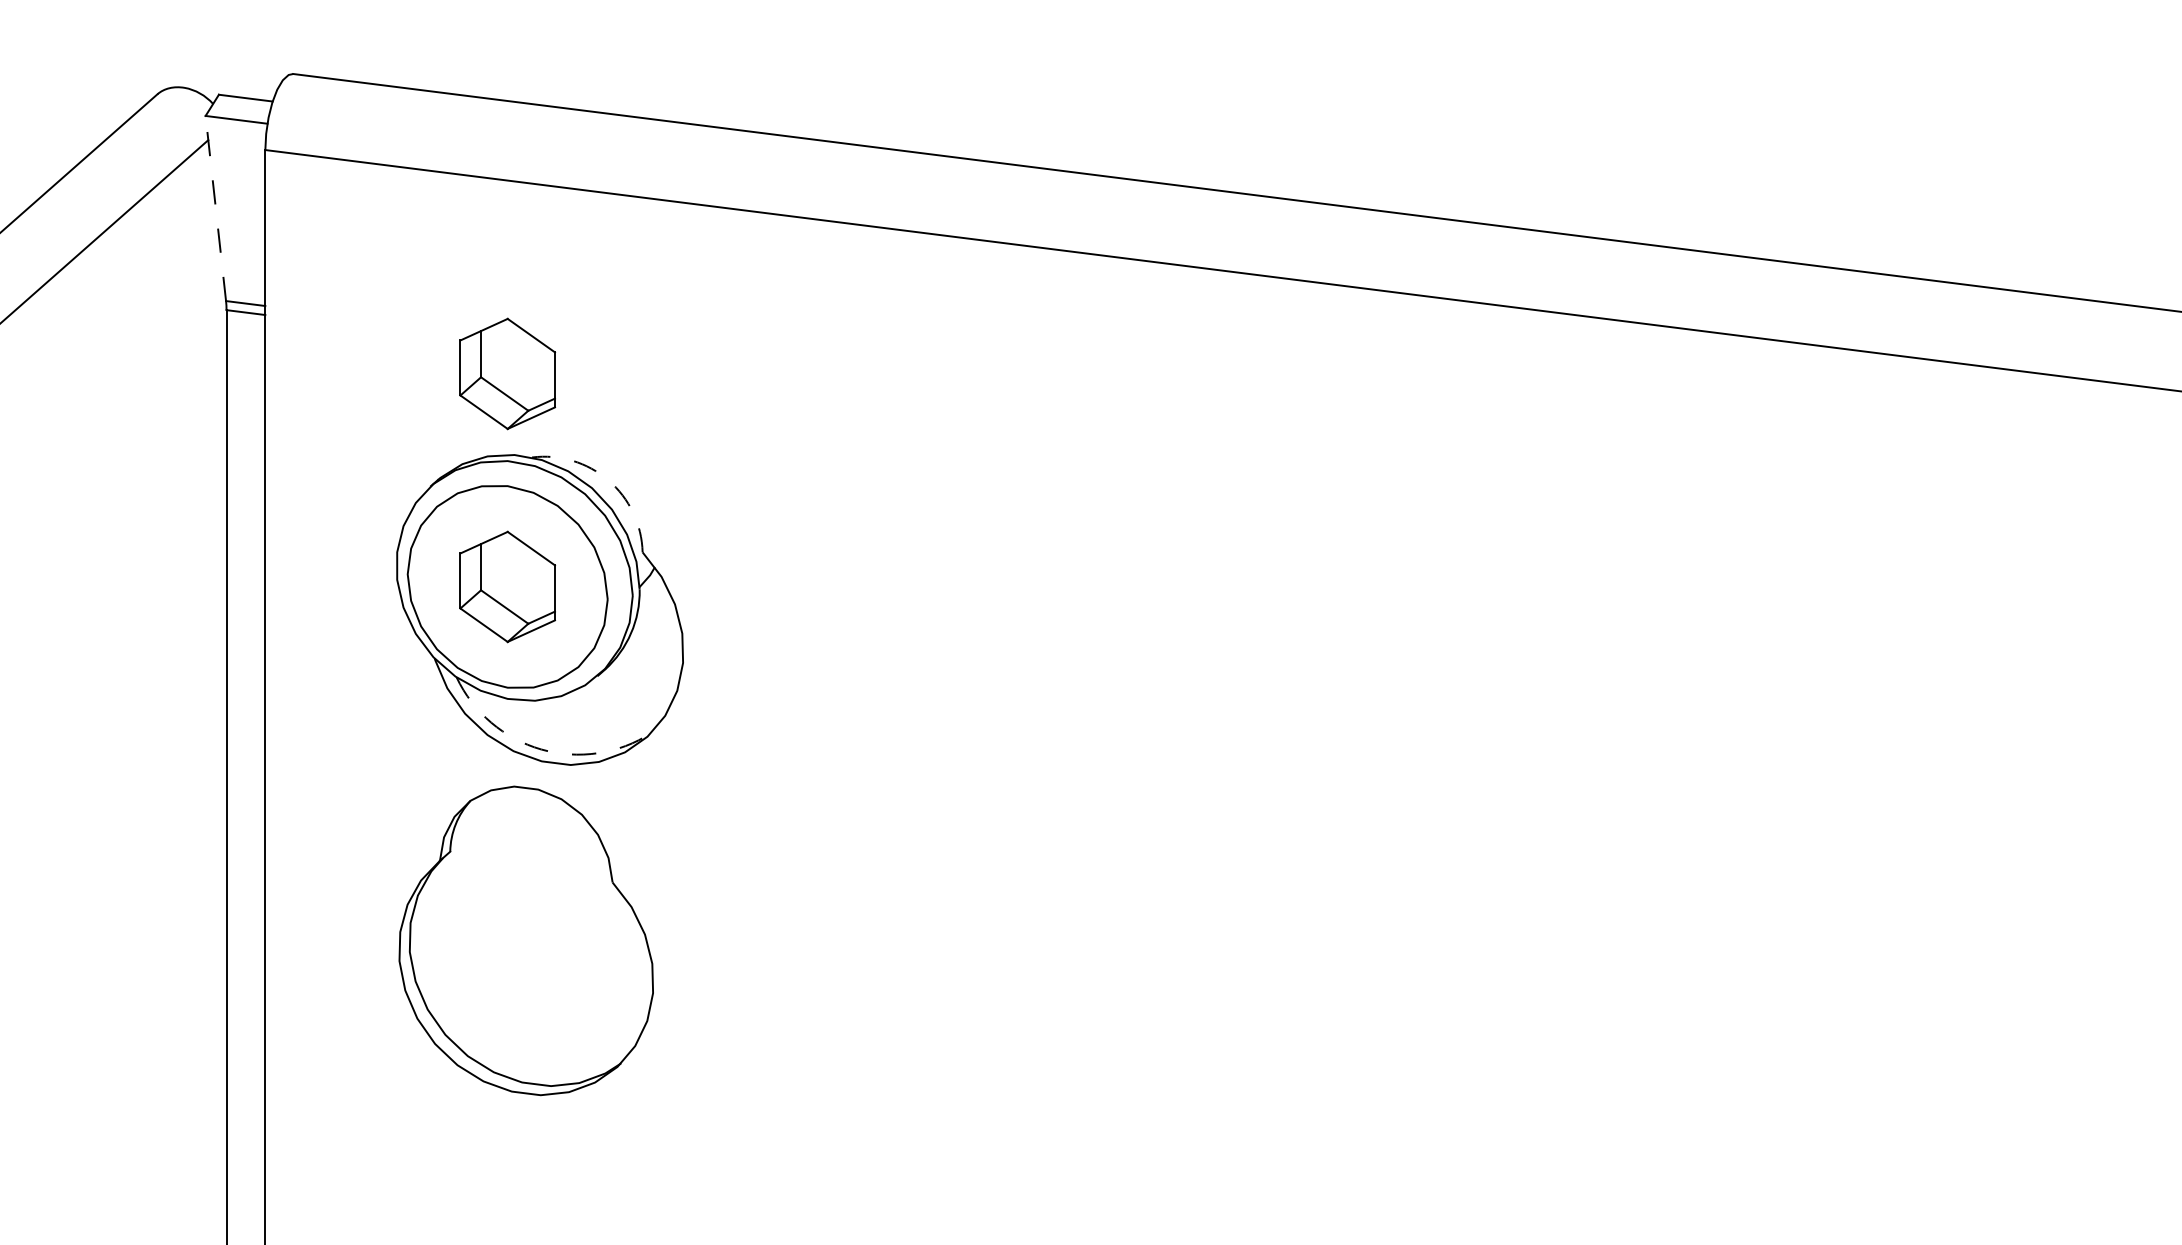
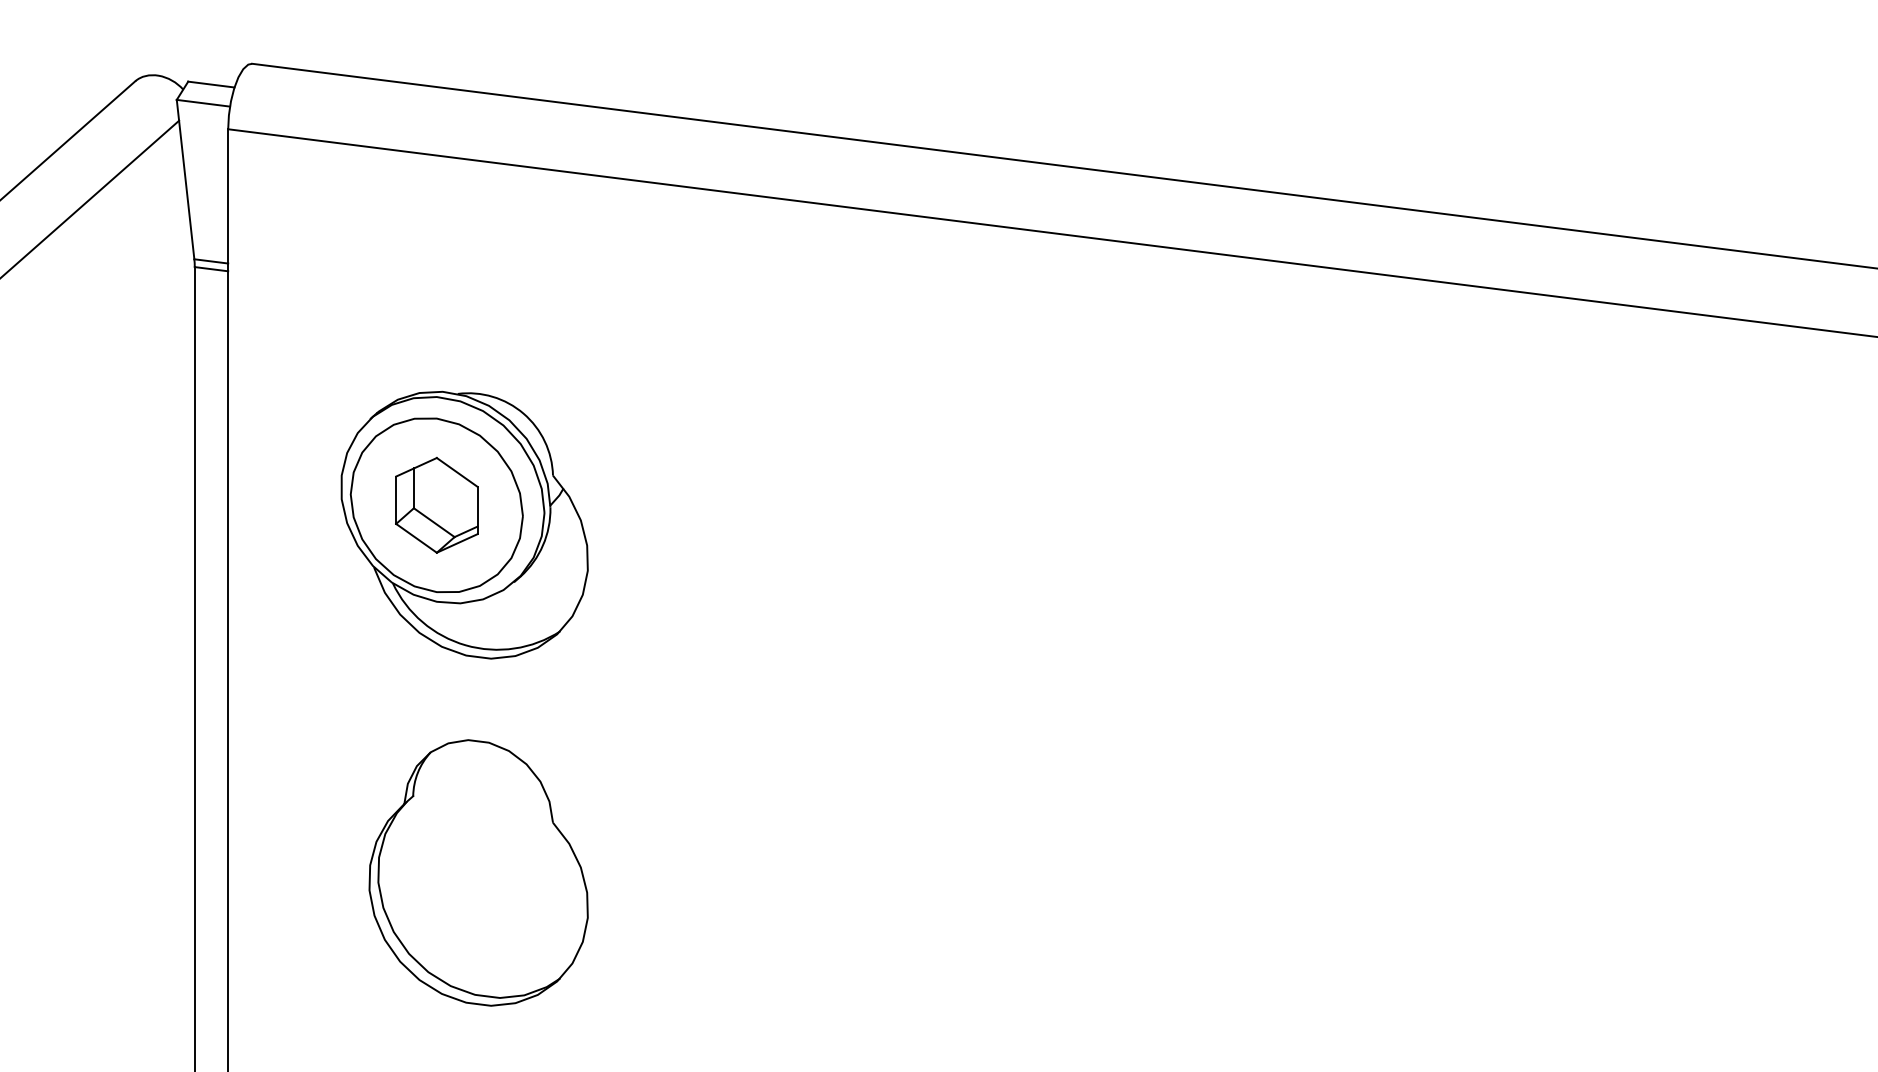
line: (215, 208) -> (185, 179), dashed -> solid
part: (507, 373) -> (436, 321), removed
arc: (608, 480) -> (523, 413), dashed -> solid
arc: (541, 749) -> (465, 645), dashed -> solid
part: (525, 940) -> (477, 872), moved

